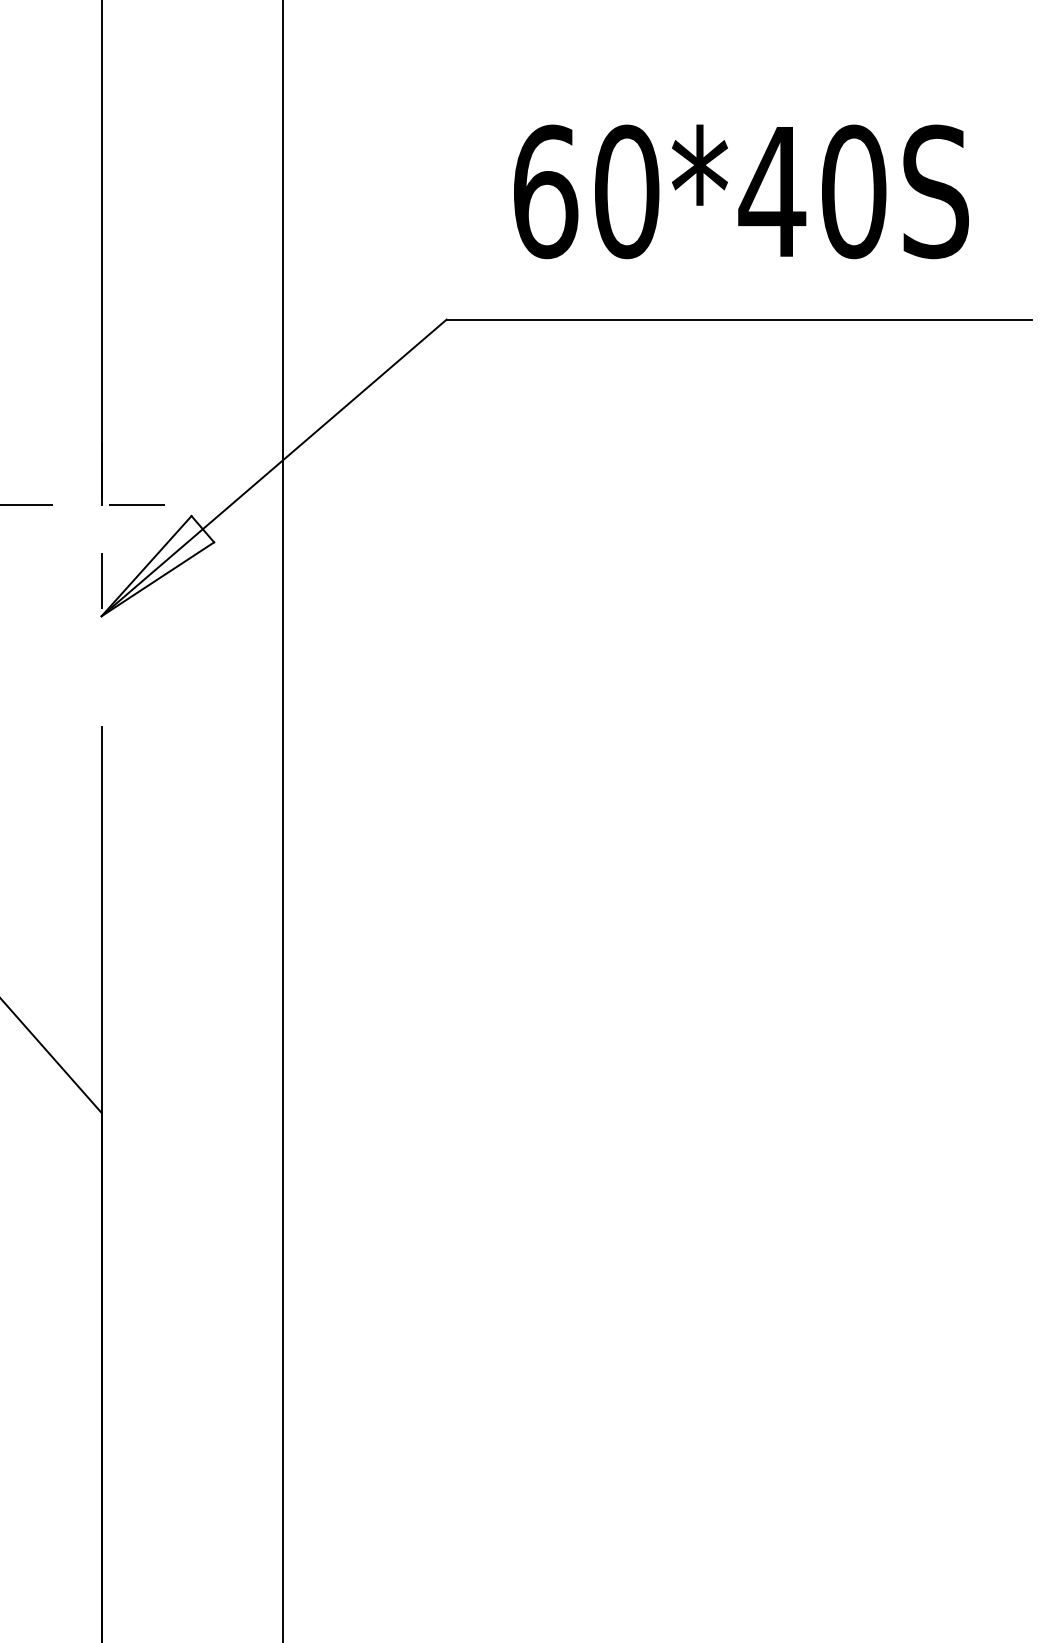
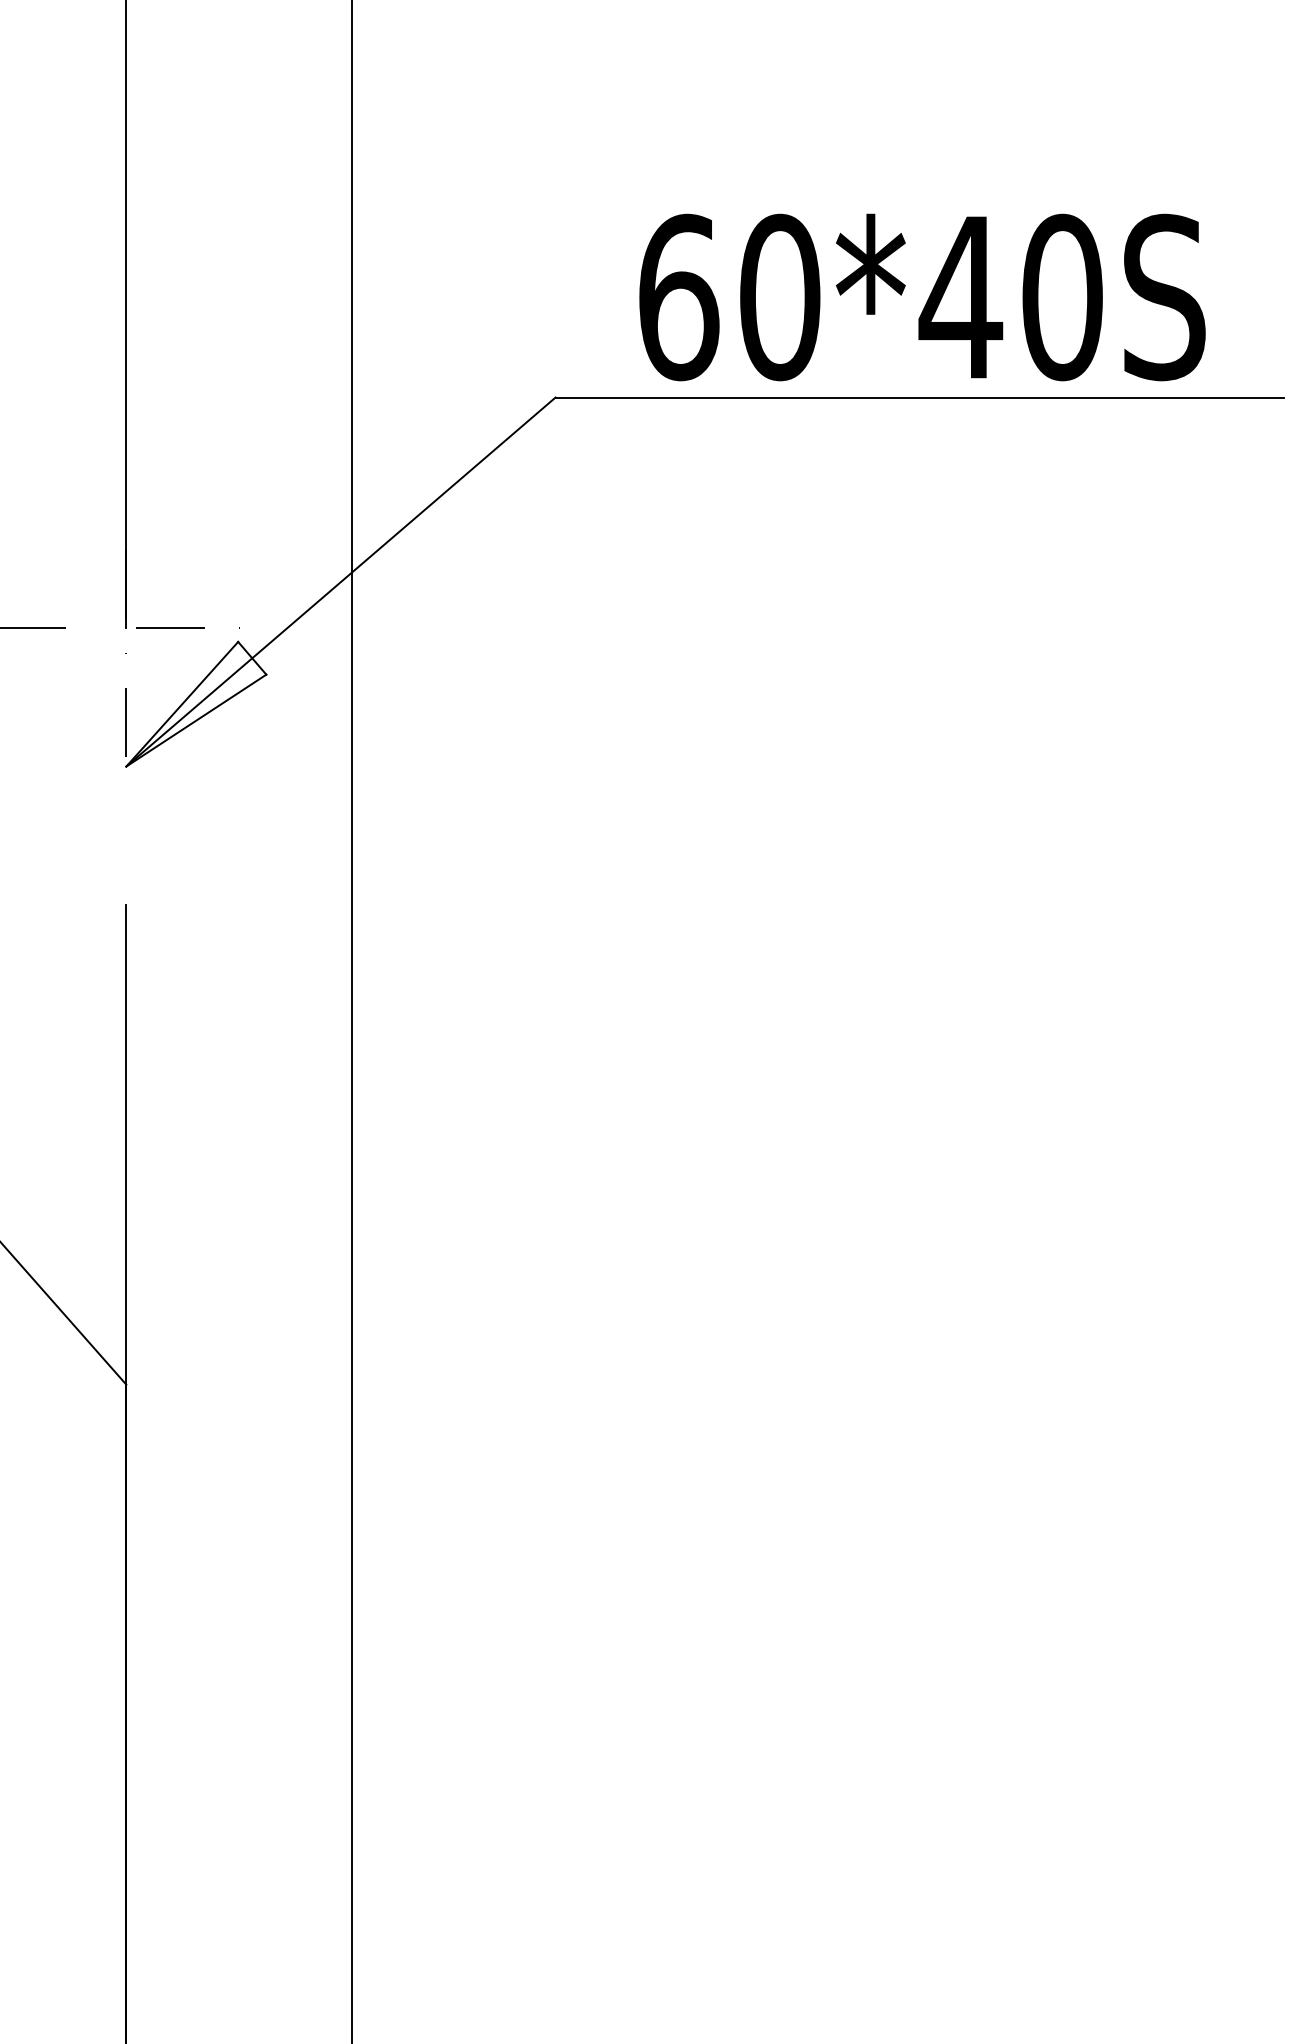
text: (741, 191) -> (922, 297), moved

